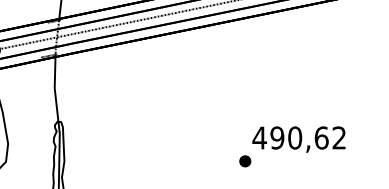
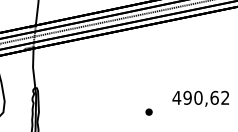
text: (298, 138) -> (200, 98), moved

